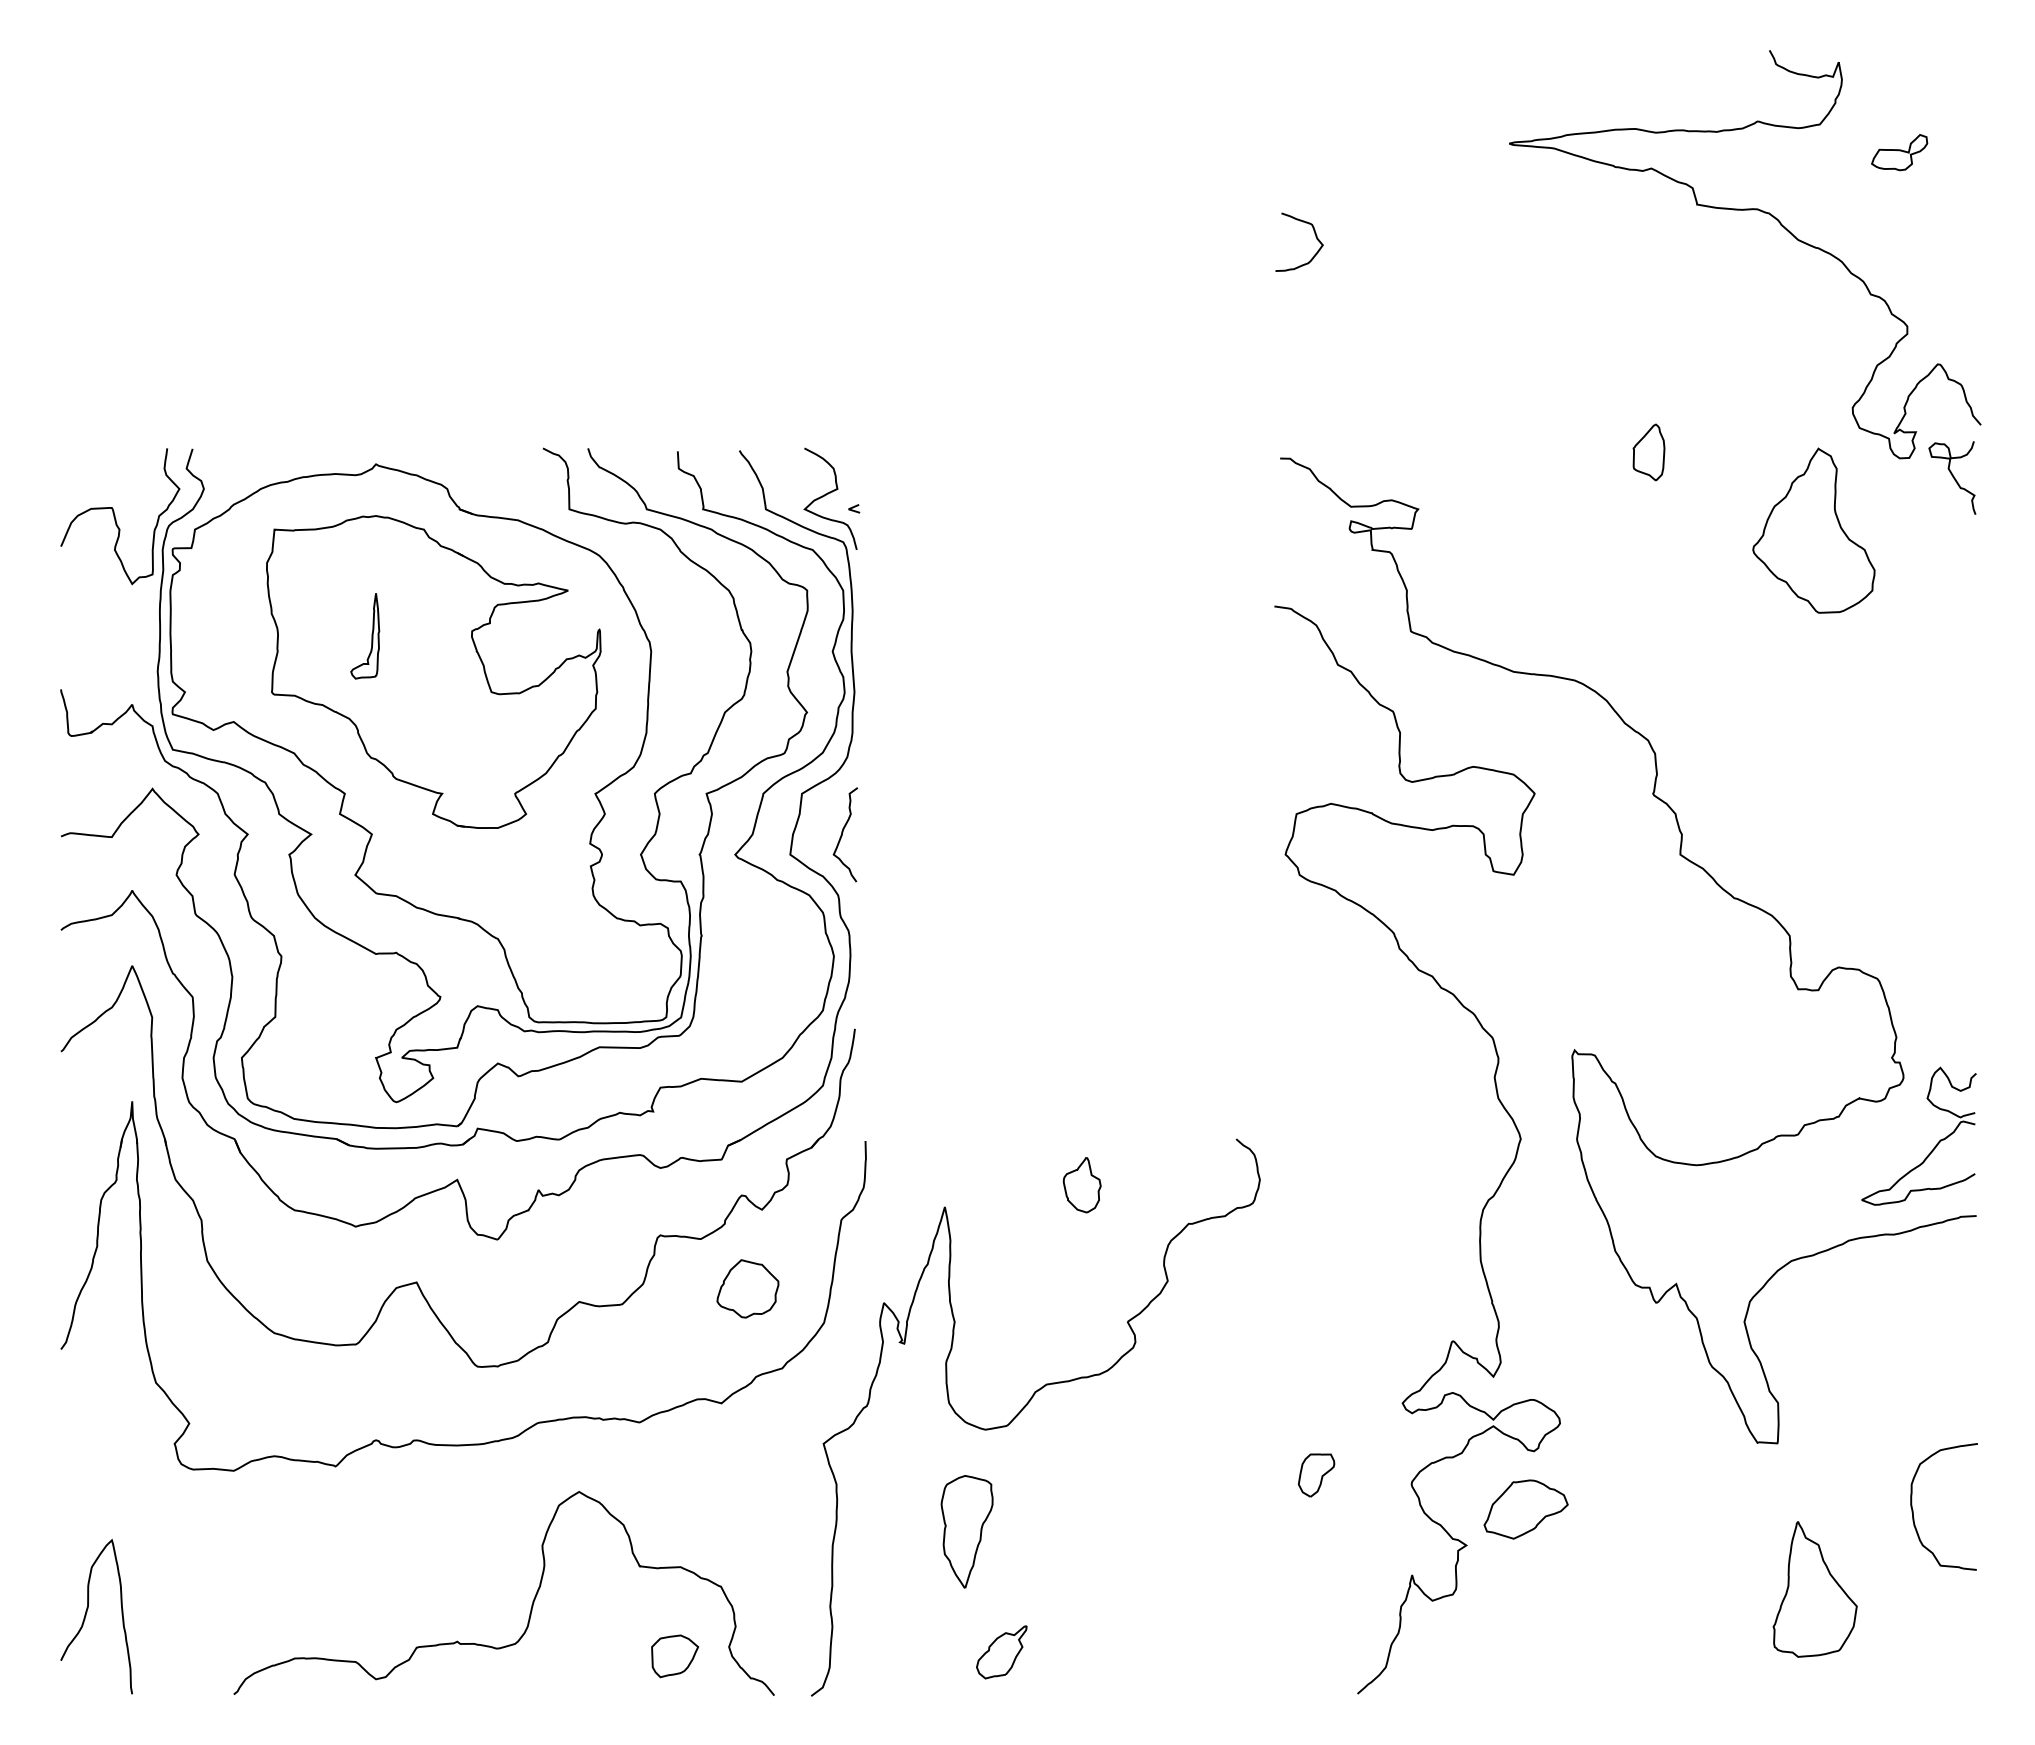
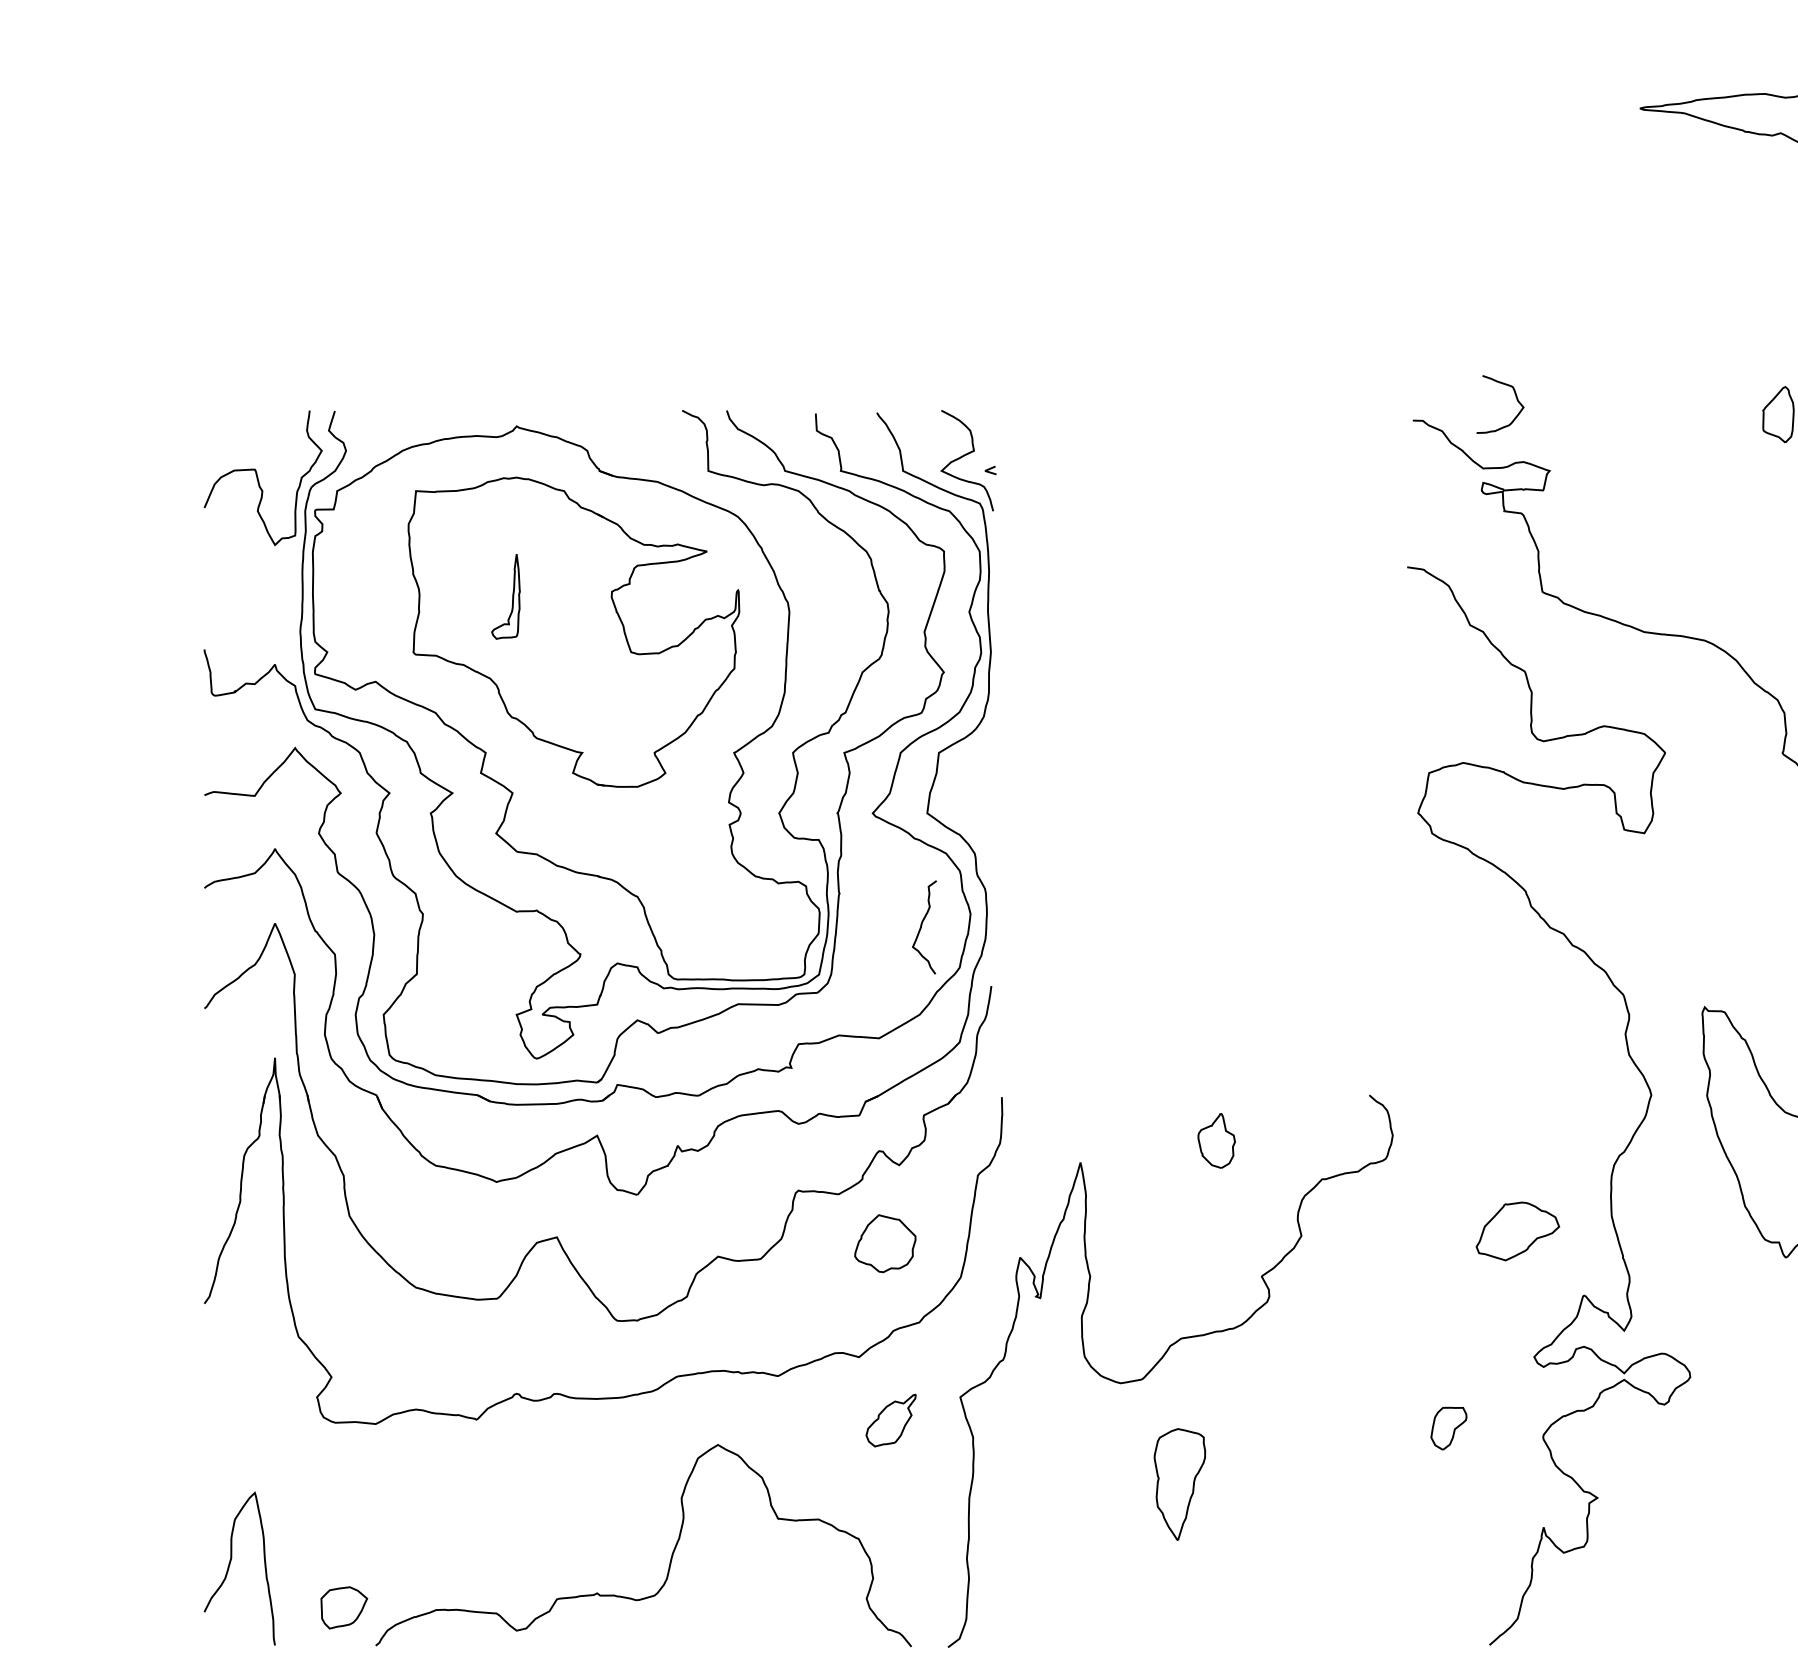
curve: (1315, 237) -> (1516, 399), moved
curve: (843, 832) -> (922, 925), moved
part: (1525, 1509) -> (1517, 1231), moved
part: (966, 1531) -> (1179, 1484), moved
part: (1001, 1652) -> (890, 1420), moved
part: (675, 1656) -> (344, 1608), moved

